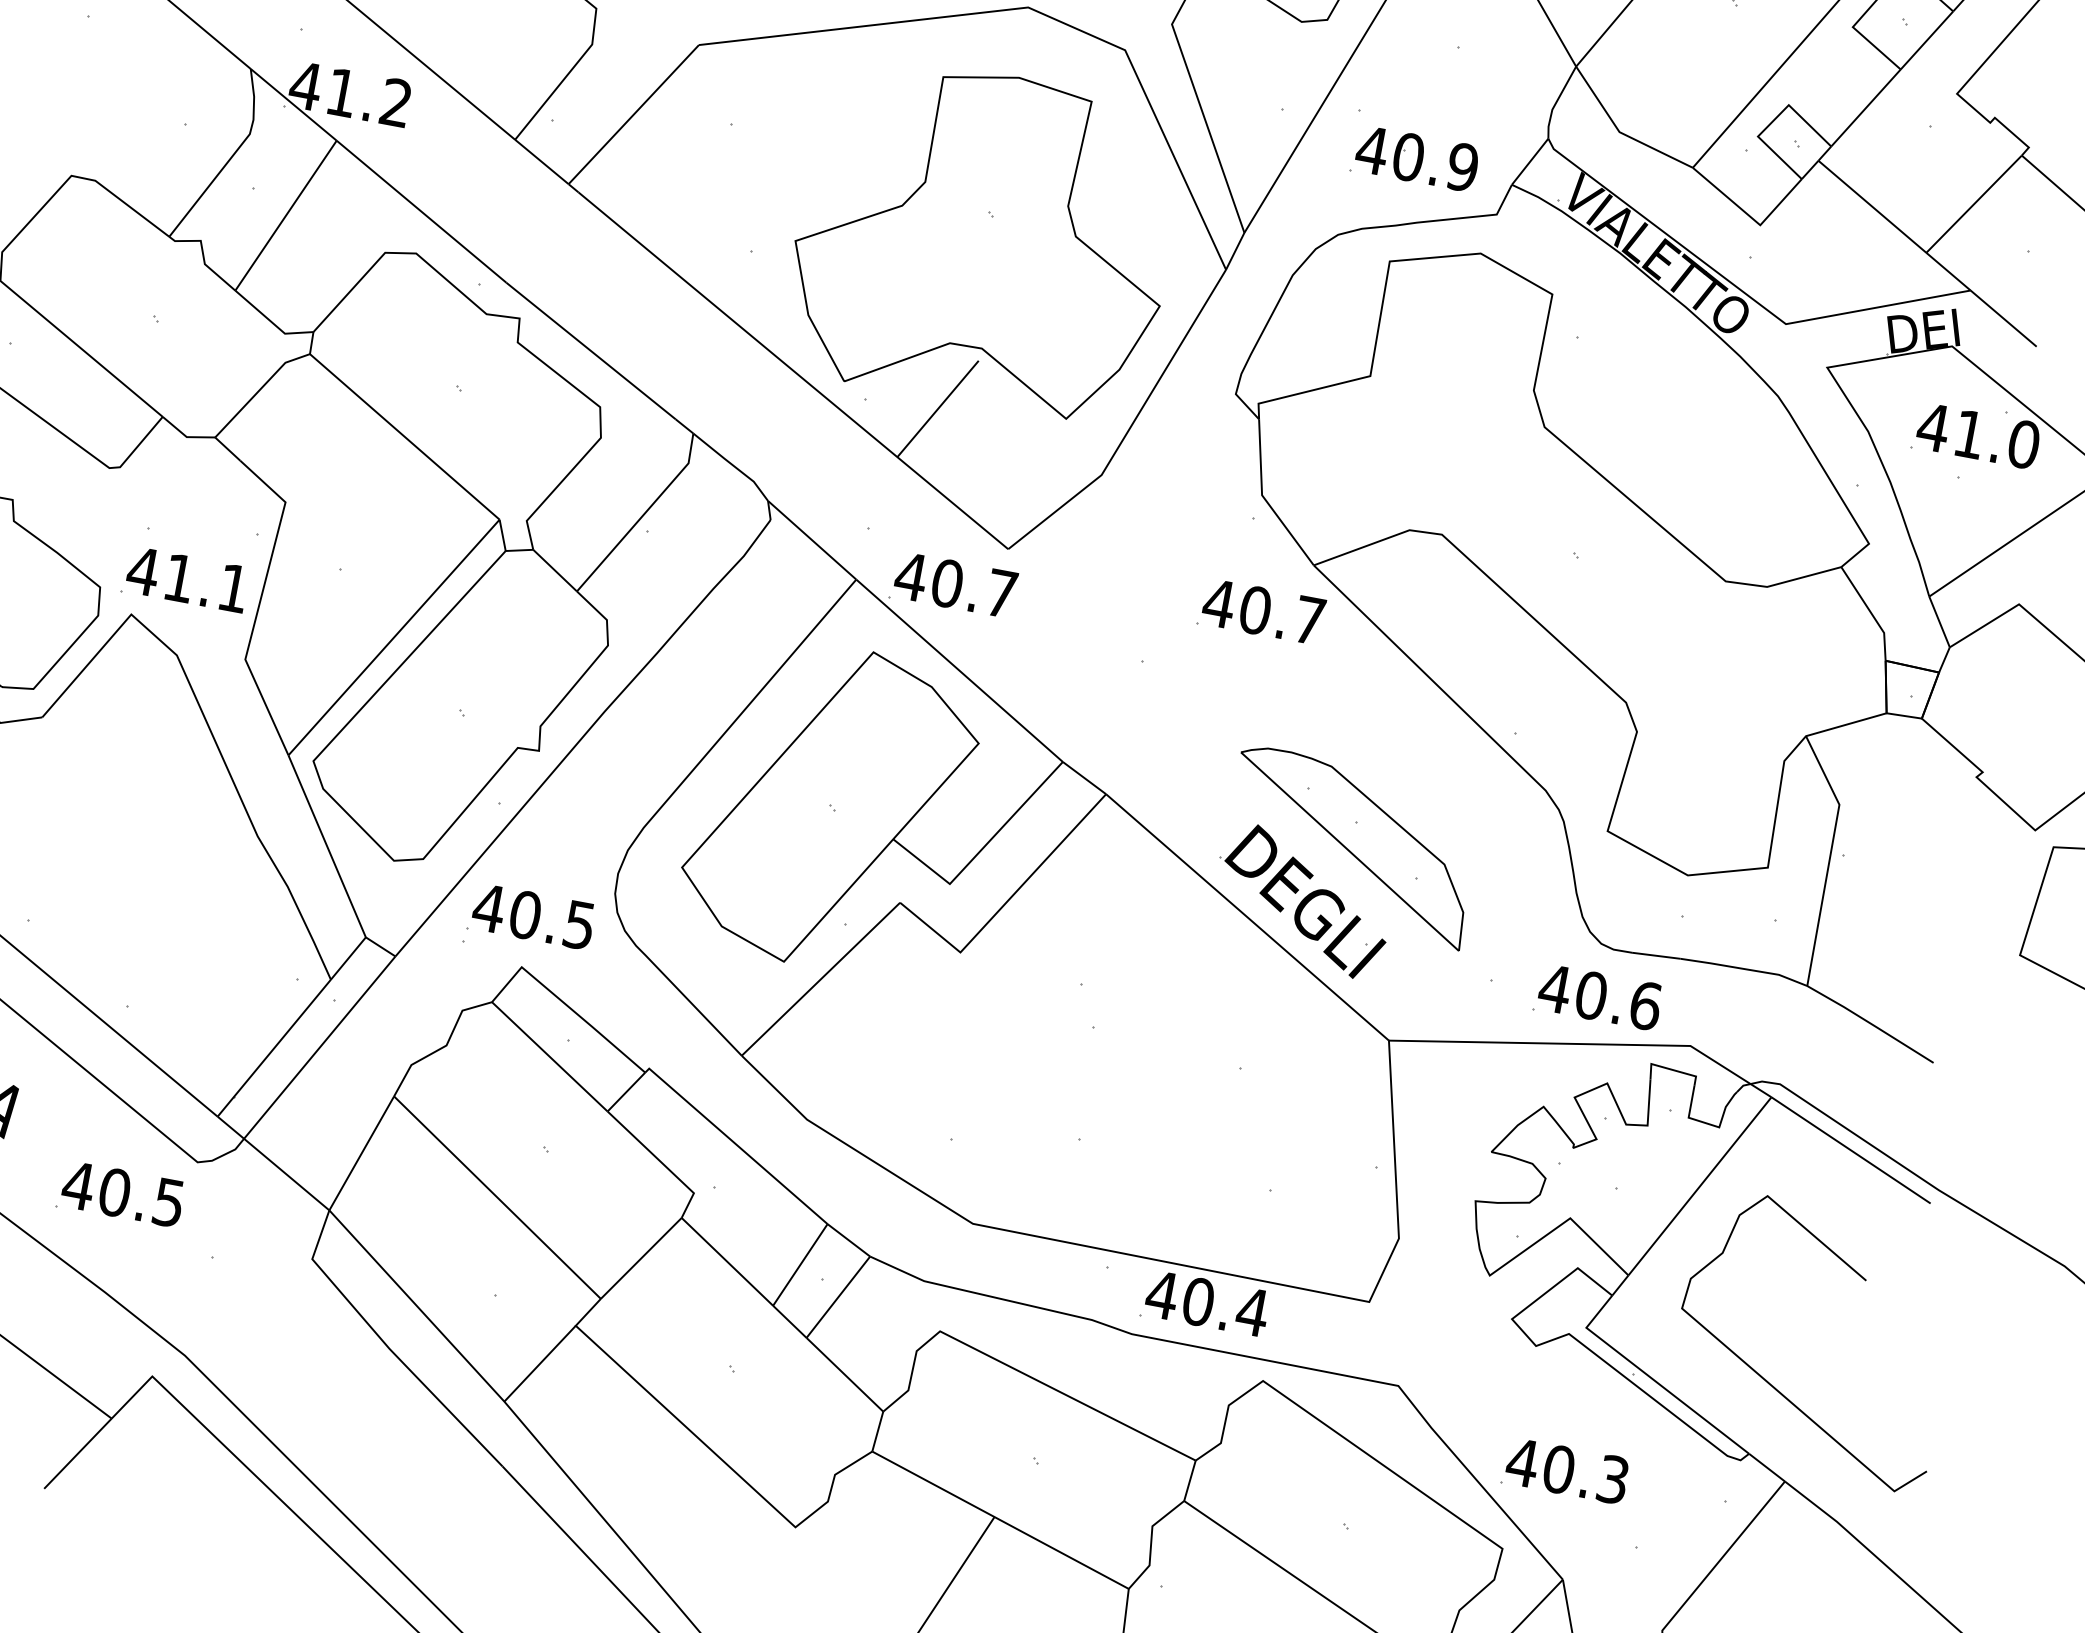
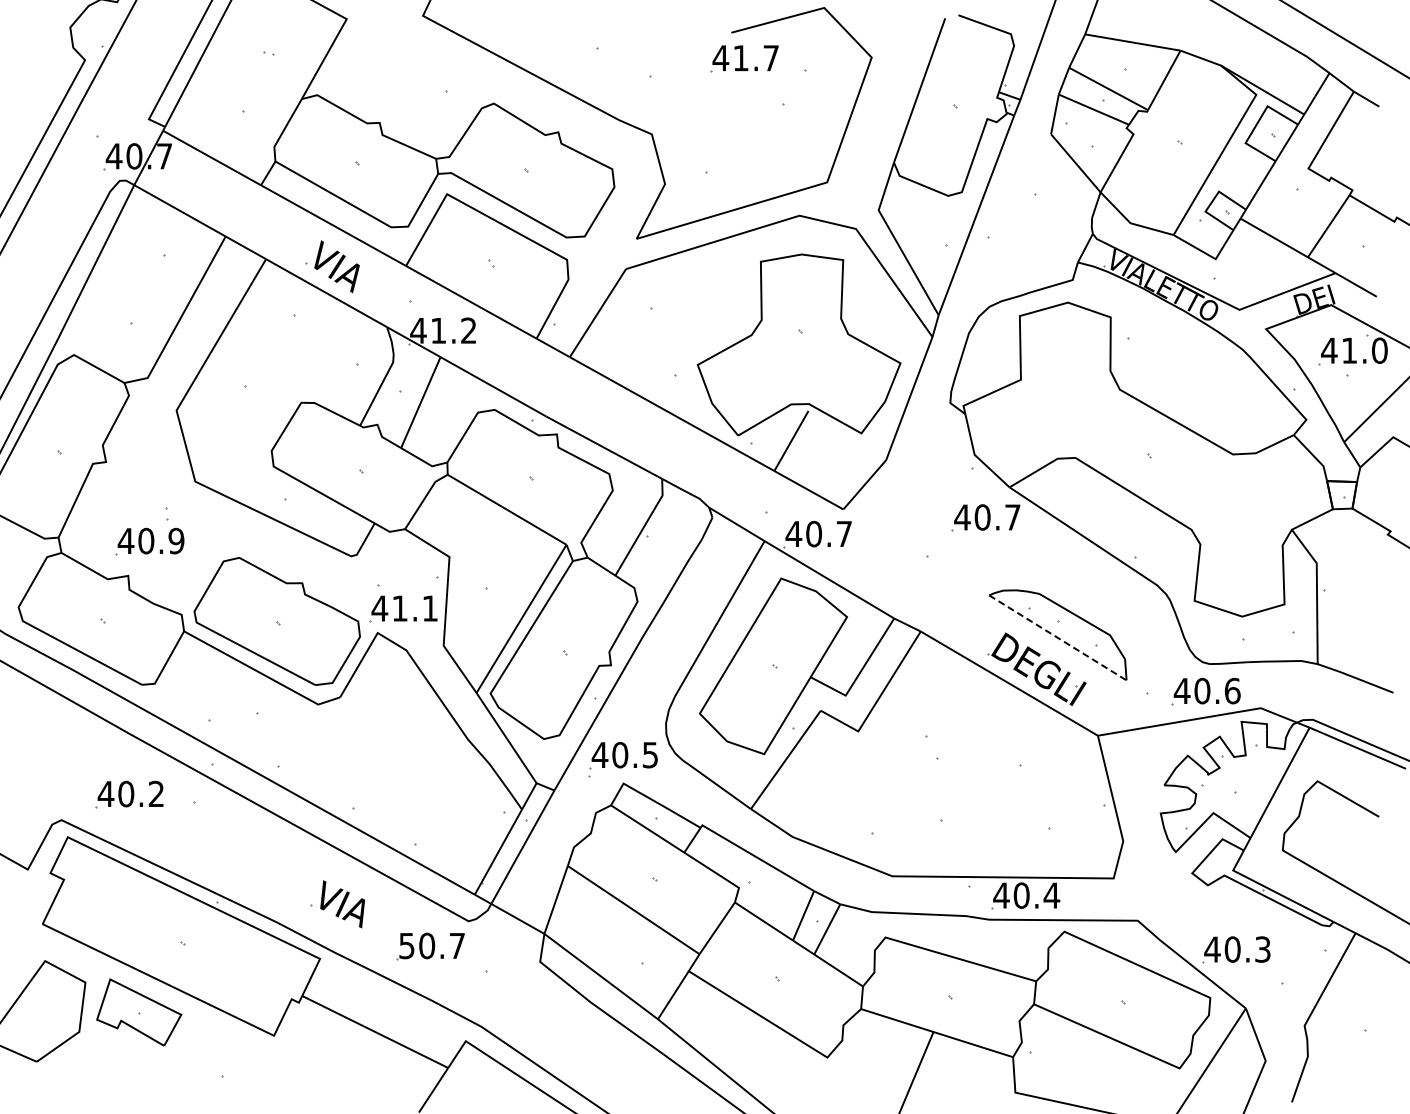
part: (1413, 159) -> (1022, 258), removed
line: (1349, 850) -> (1057, 637), solid -> dashed
text: (122, 1195) -> (431, 946), 40.5 -> 50.7

